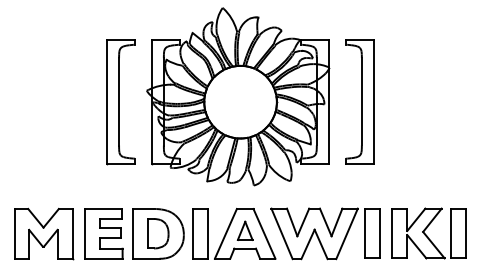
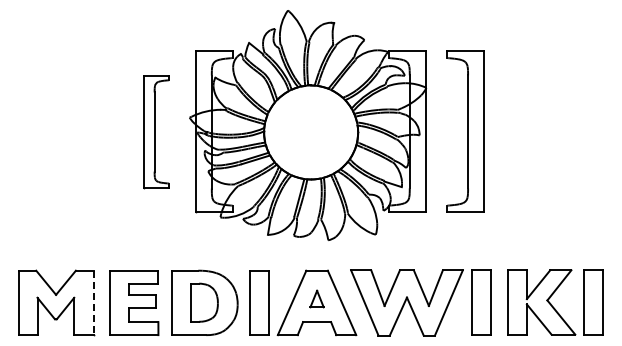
part: (121, 101) -> (156, 131), size x0.7
part: (244, 230) -> (316, 298), size x0.7
line: (72, 234) -> (93, 303), solid -> dashed

